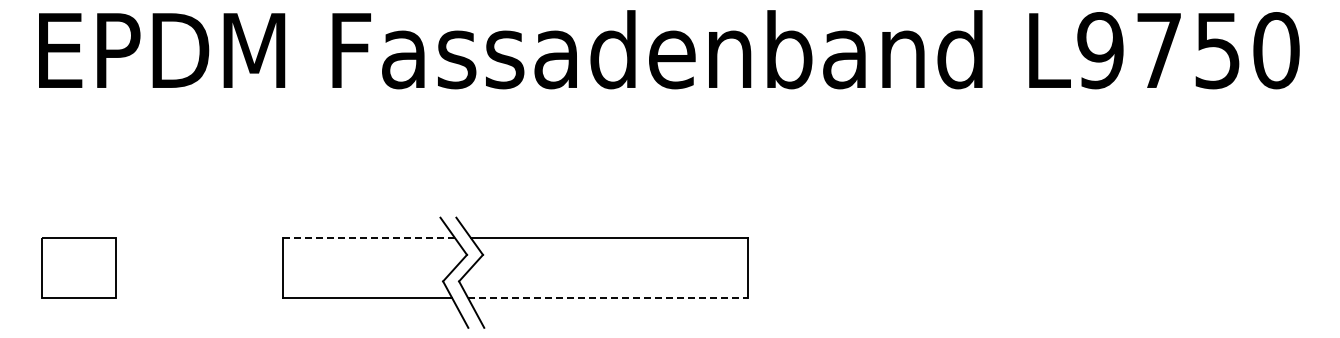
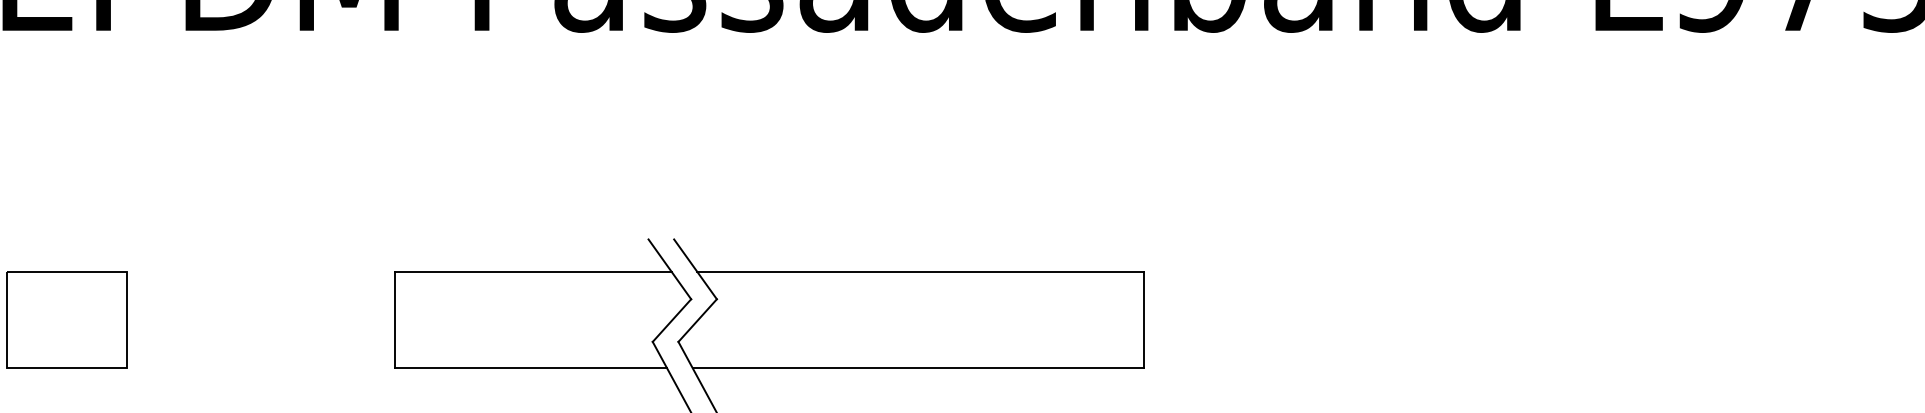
line: (369, 238) -> (534, 272), dashed -> solid
line: (608, 297) -> (918, 367), dashed -> solid

